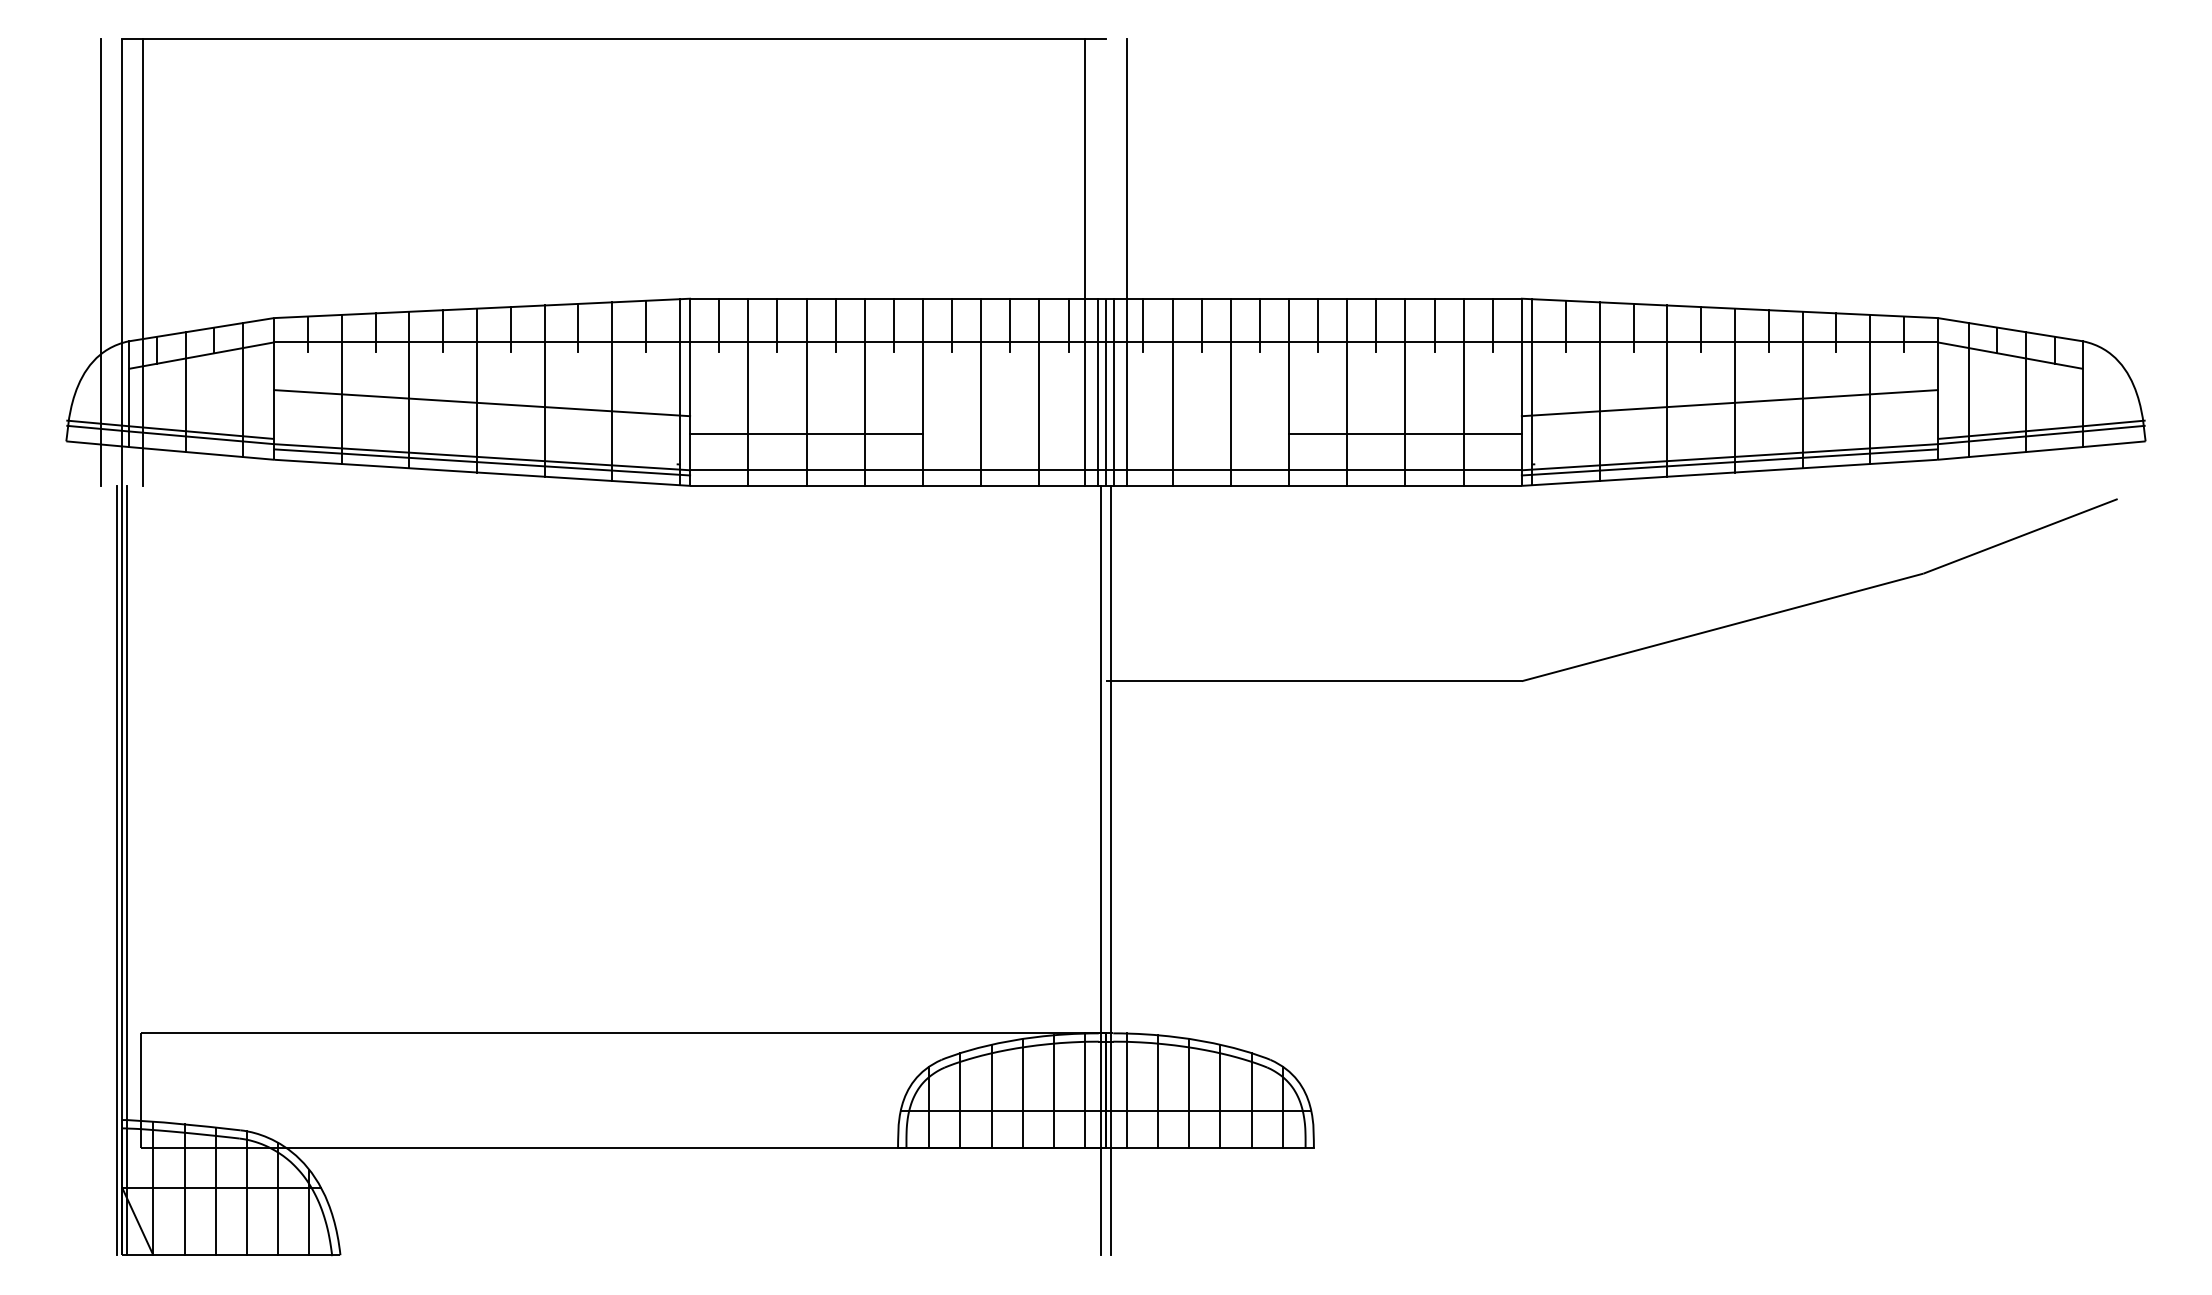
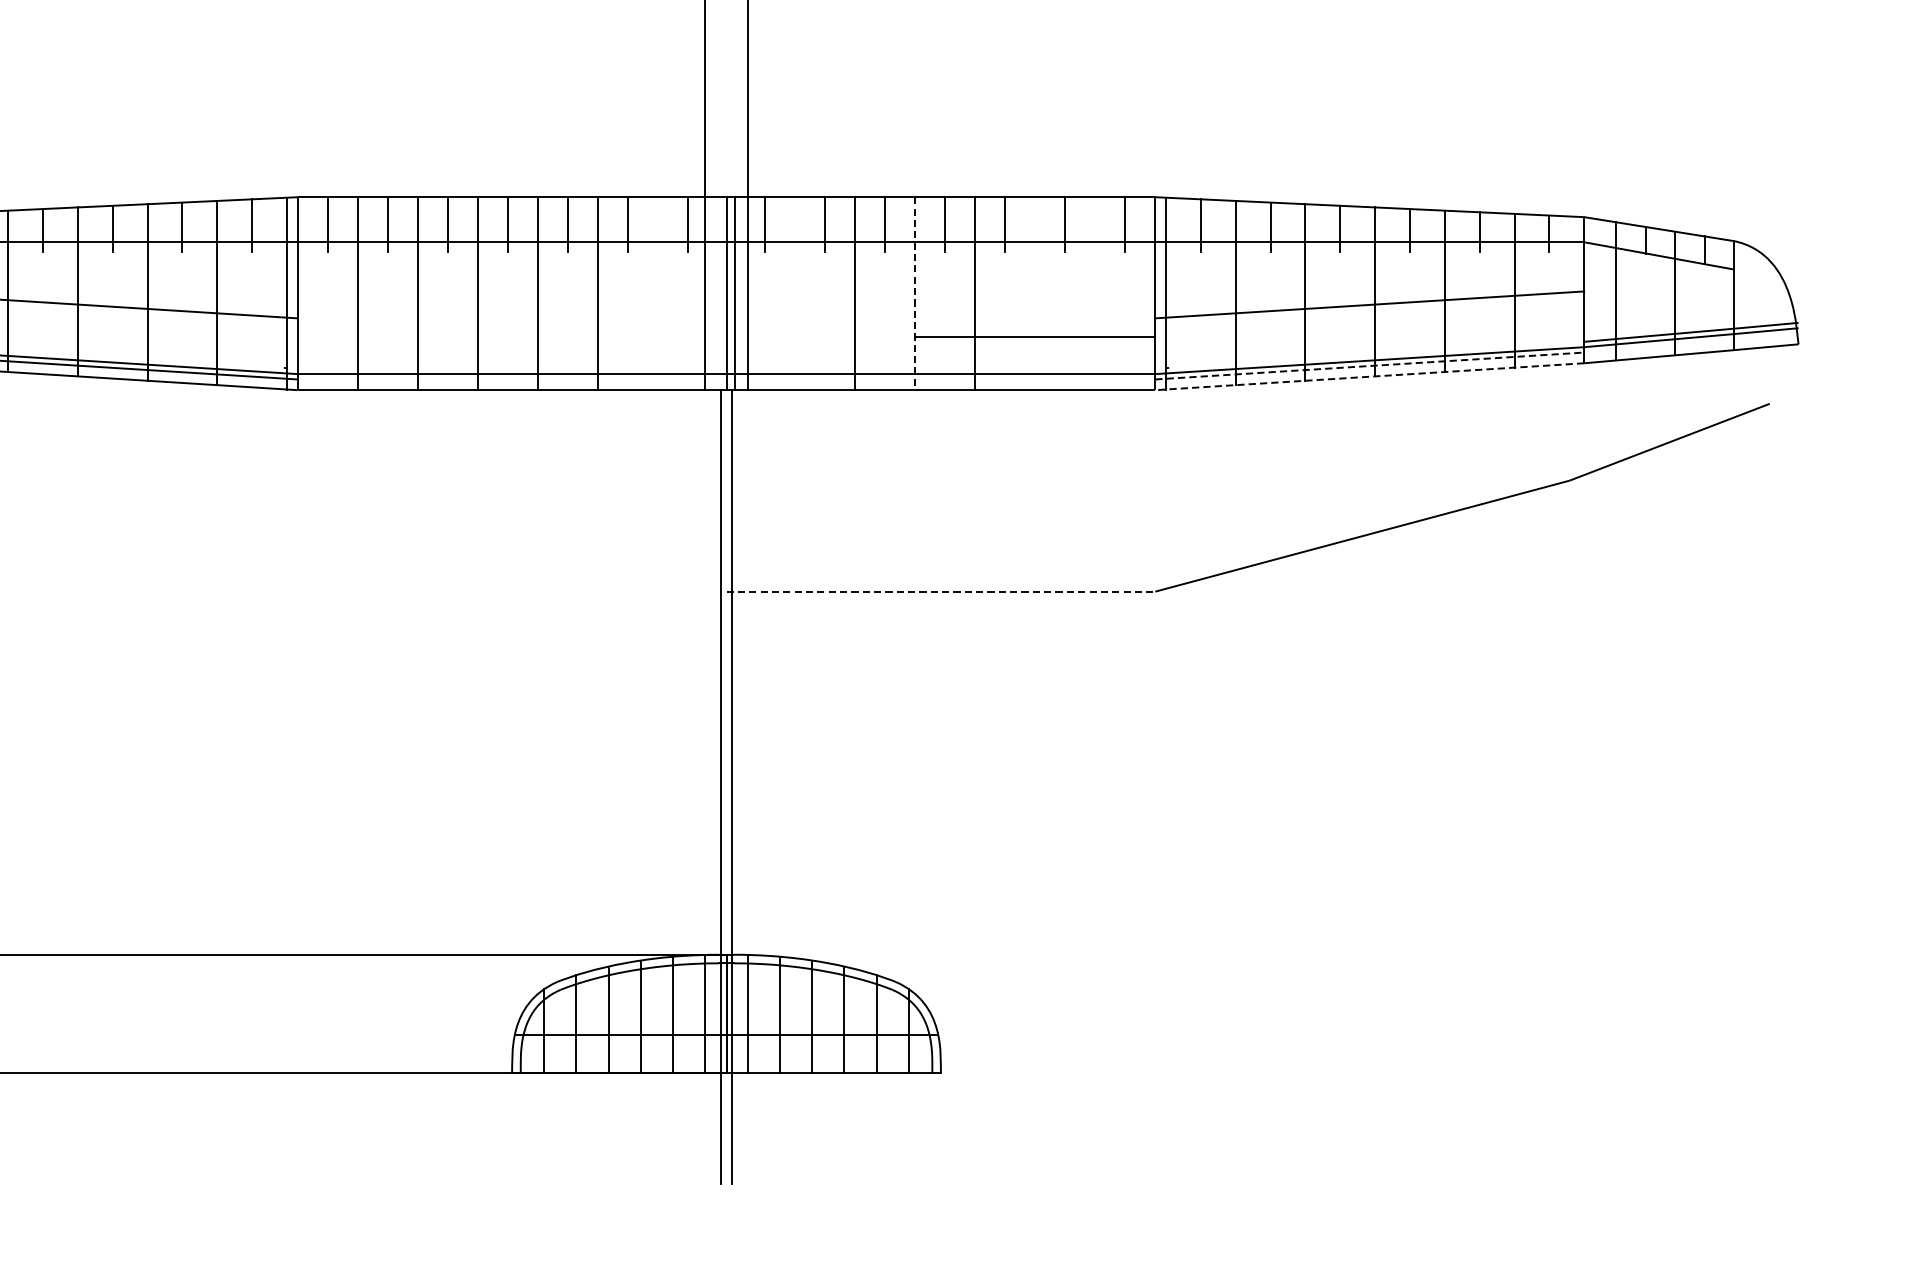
line: (1039, 391) -> (657, 292), removed
line: (1097, 391) -> (717, 292), removed
line: (1172, 391) -> (795, 292), removed
line: (1405, 391) -> (1035, 292), removed
line: (1463, 391) -> (1095, 292), removed
line: (1288, 392) -> (914, 293), solid -> dashed
line: (806, 433) -> (417, 336), removed
line: (1730, 462) -> (1370, 366), solid -> dashed
line: (1729, 472) -> (1369, 376), solid -> dashed
line: (1313, 681) -> (940, 591), solid -> dashed

